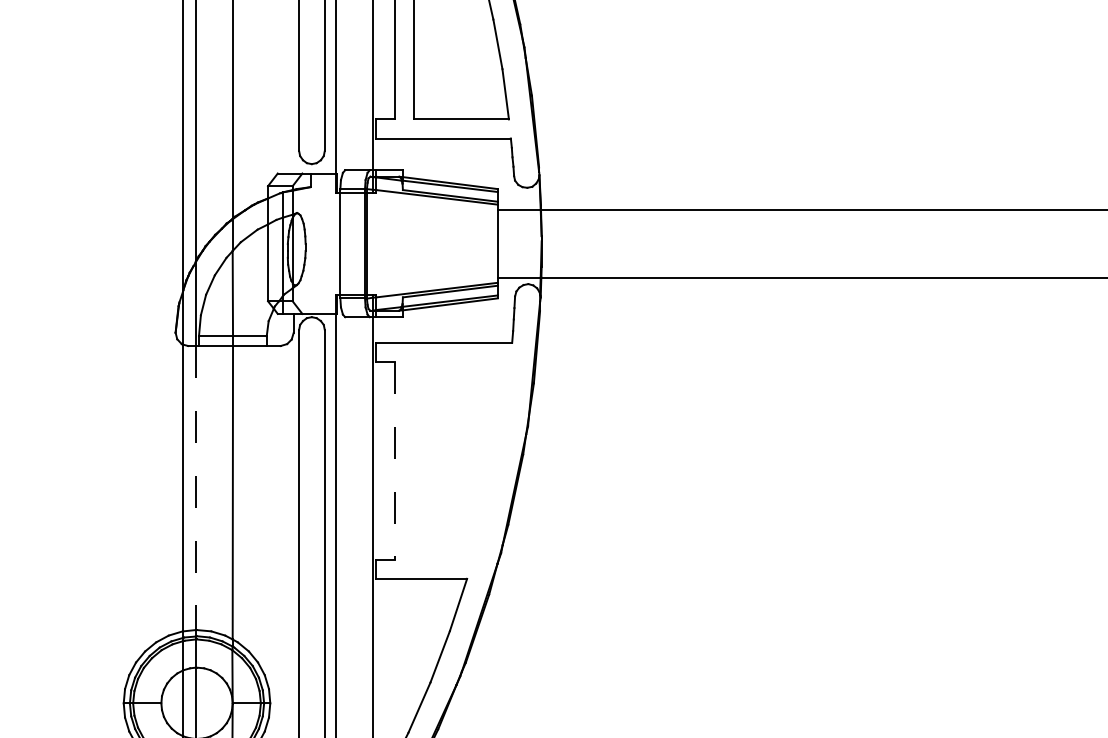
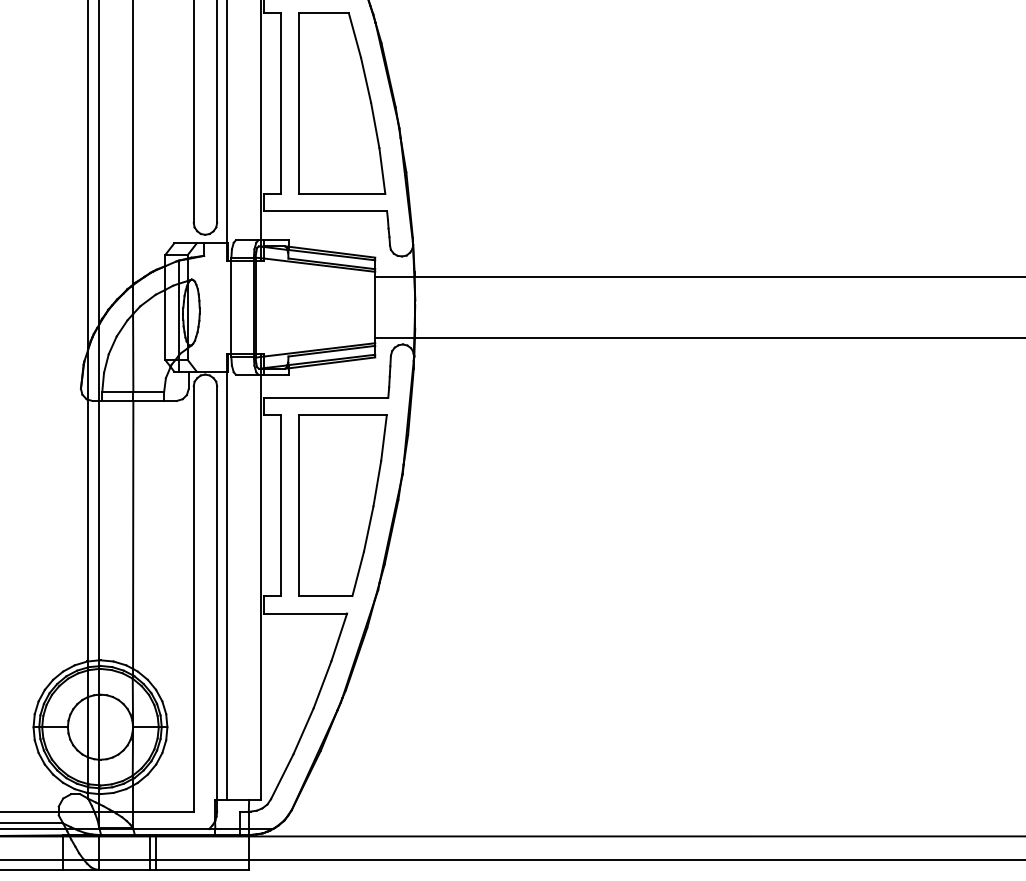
part: (462, 460) -> (342, 505), added
line: (395, 461) -> (281, 506), dashed -> solid
line: (195, 487) -> (99, 530), dashed -> solid

